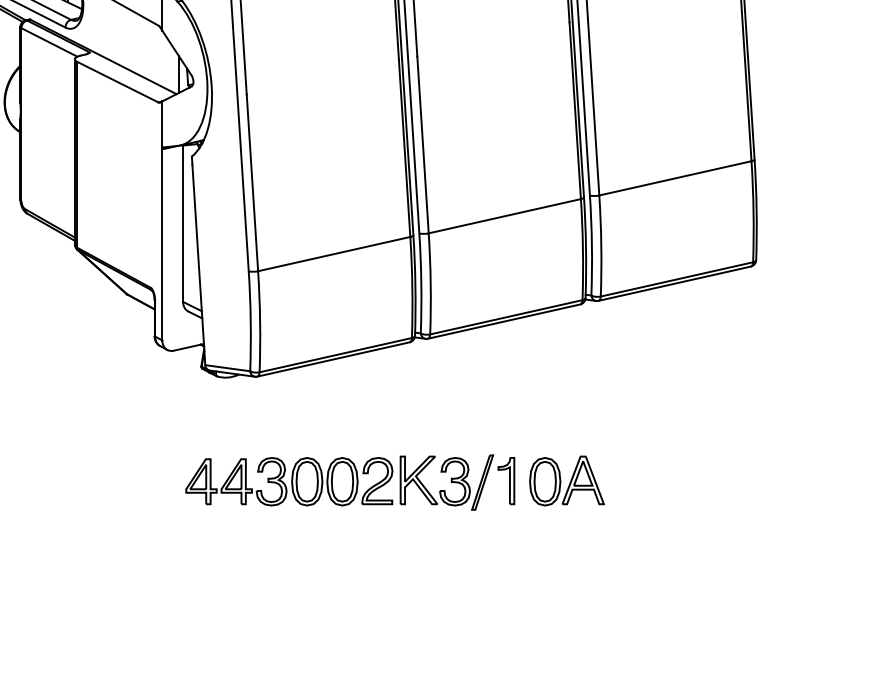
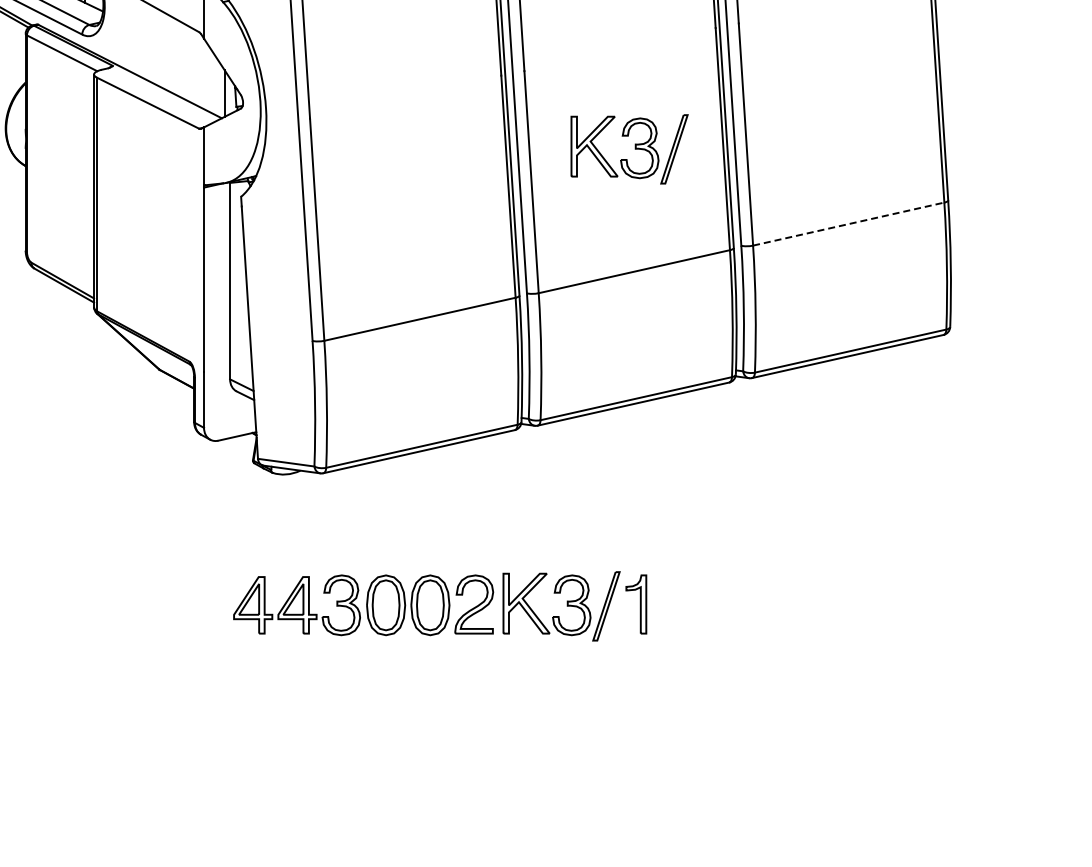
part: (500, 118) -> (629, 149), added
line: (676, 178) -> (849, 224), solid -> dashed
part: (567, 481) -> (712, 604), removed

